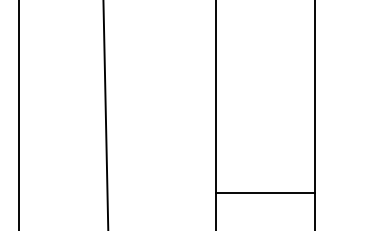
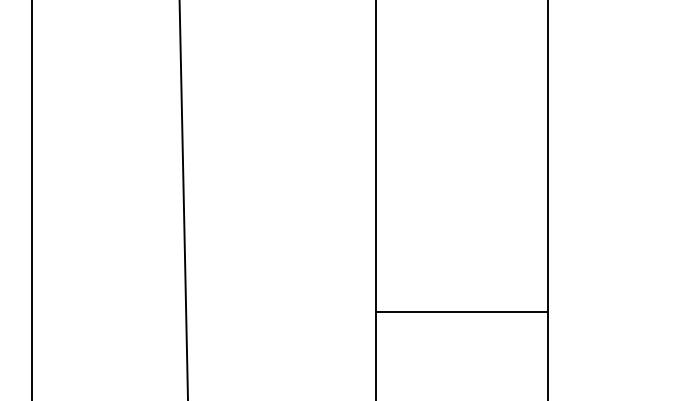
line: (265, 192) -> (461, 311), moved

